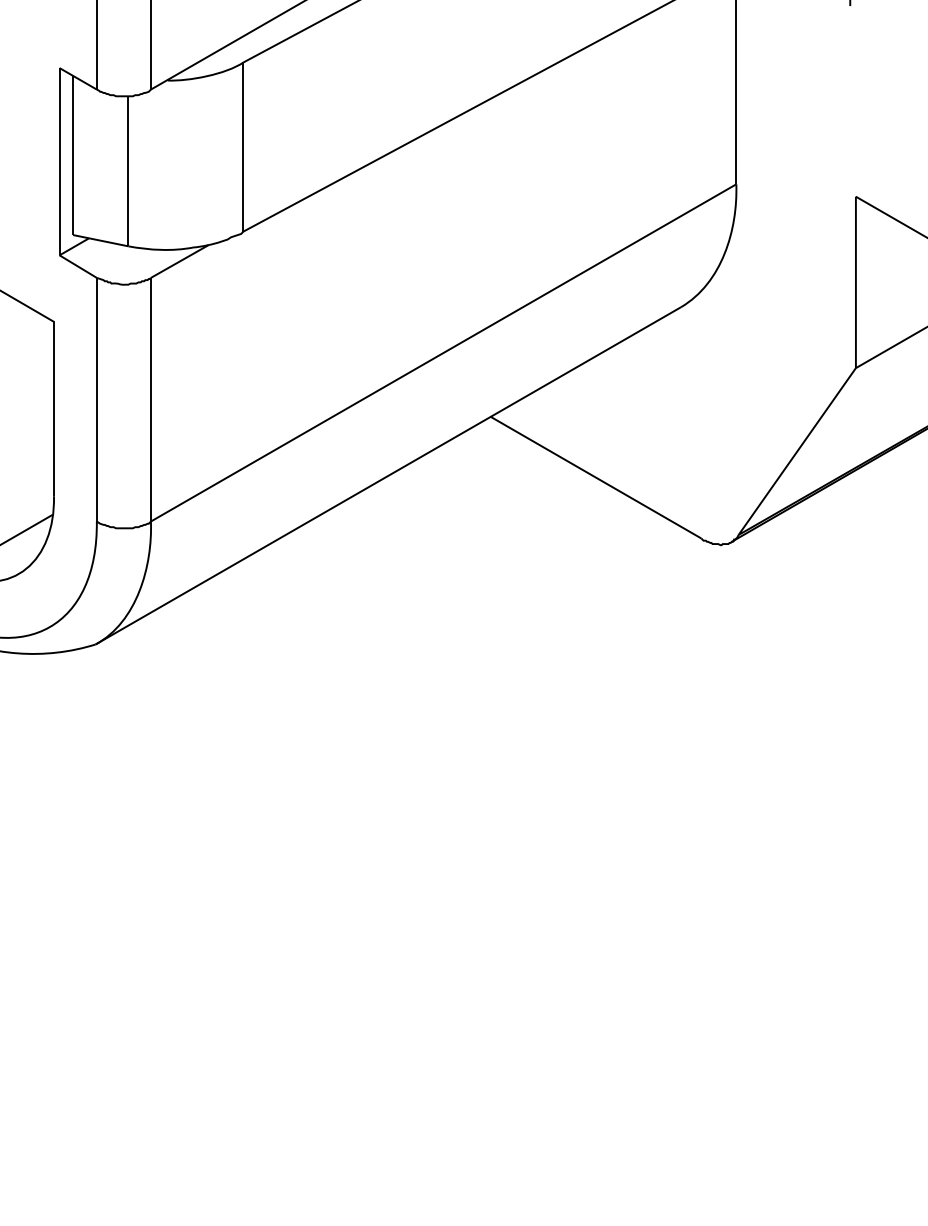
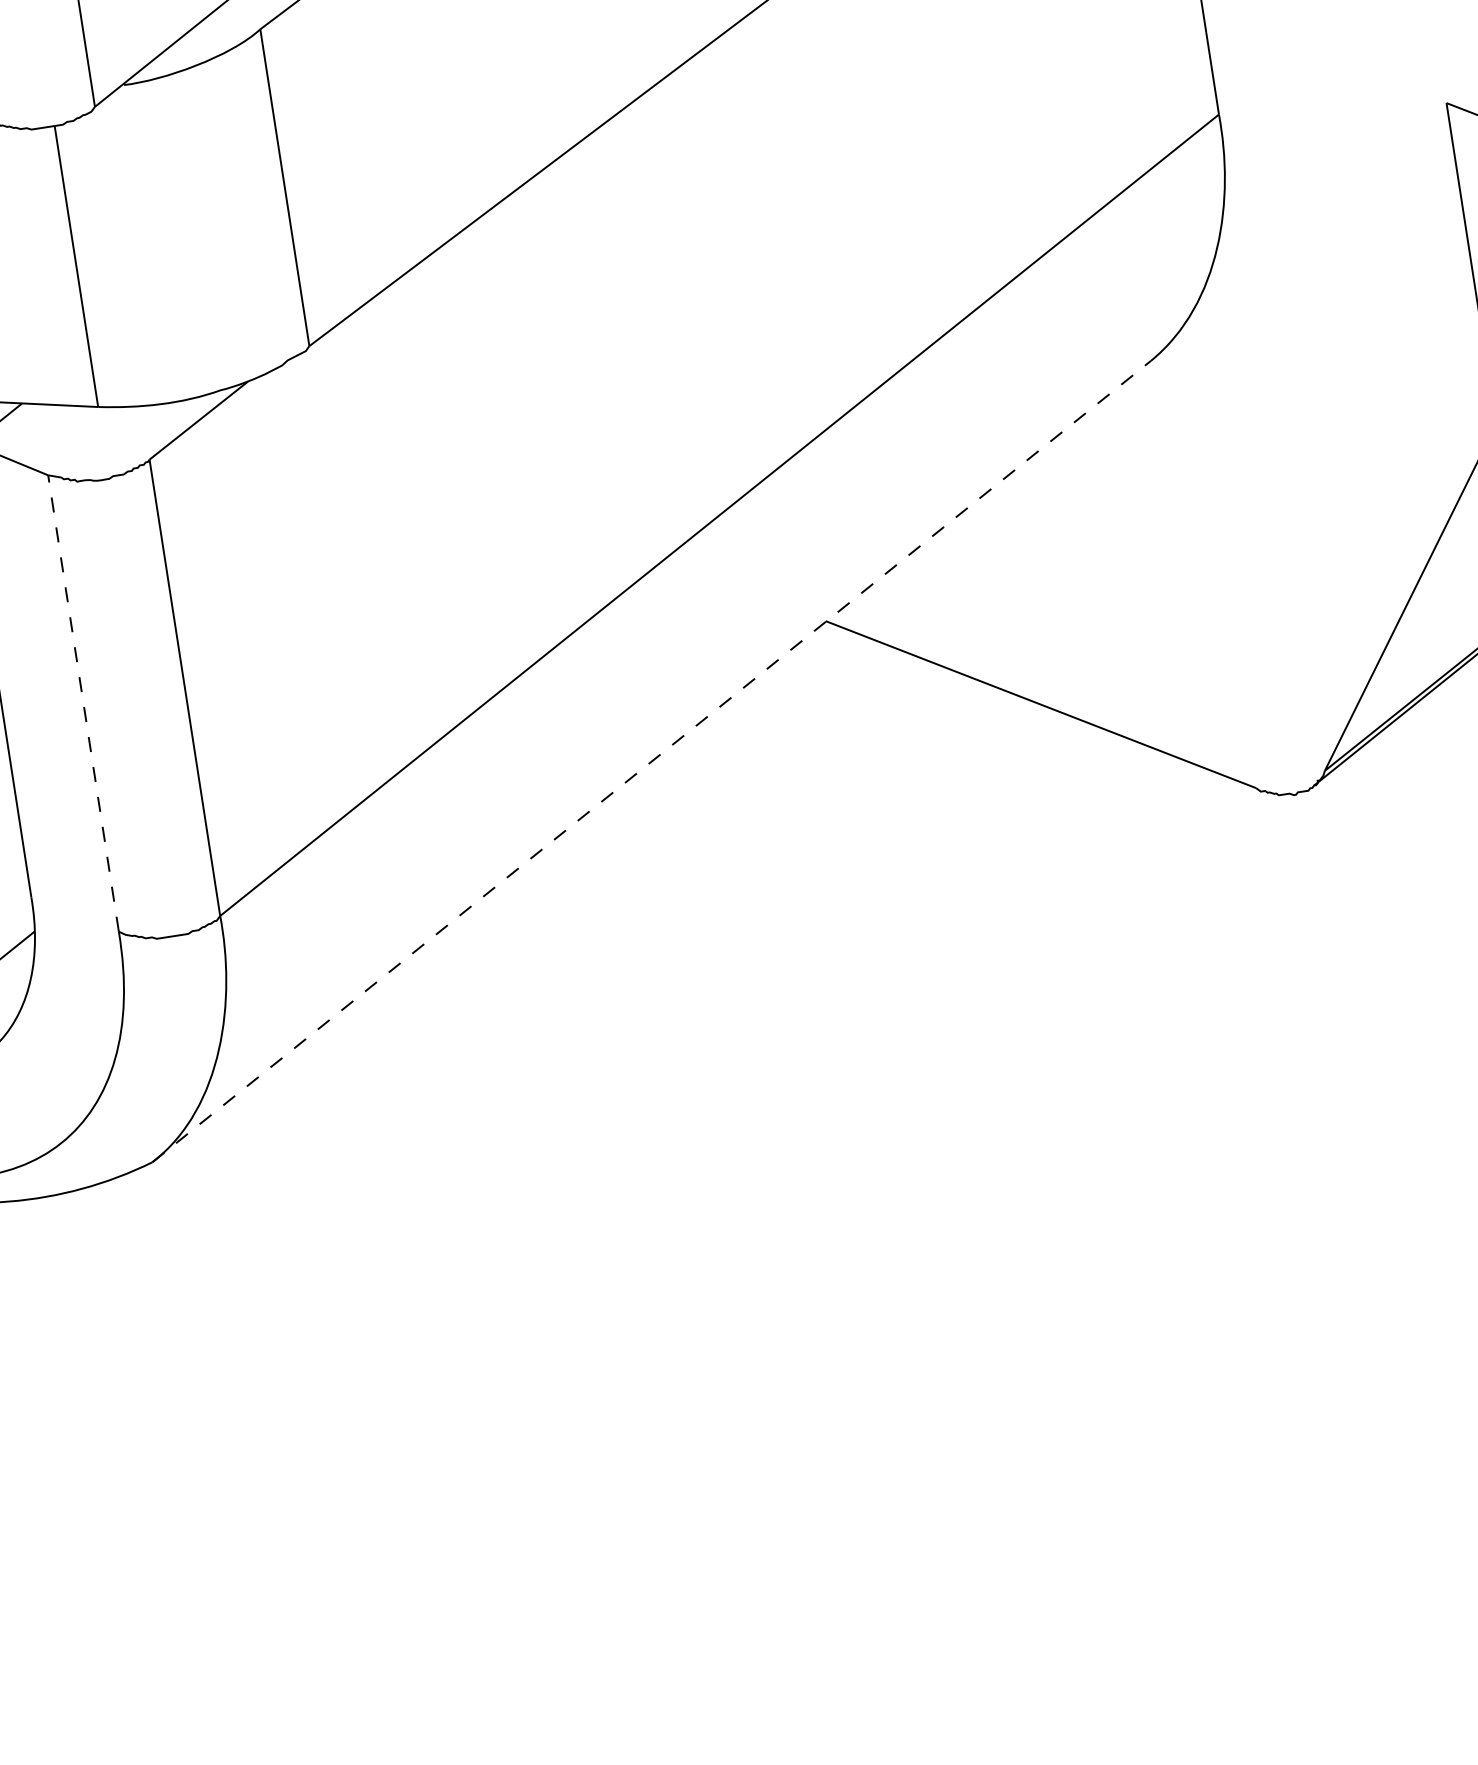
line: (96, 399) -> (82, 703), solid -> dashed
line: (388, 475) -> (651, 760), solid -> dashed

